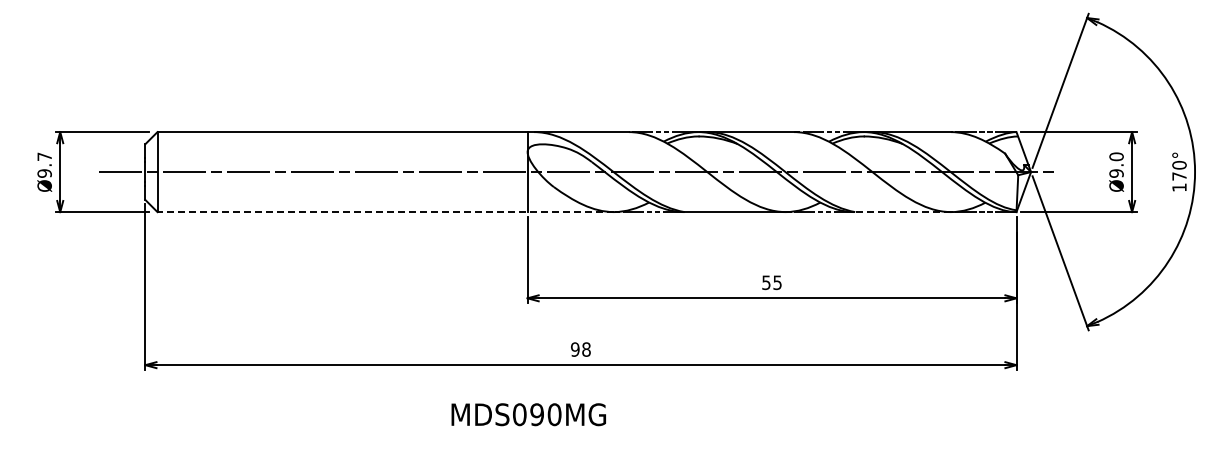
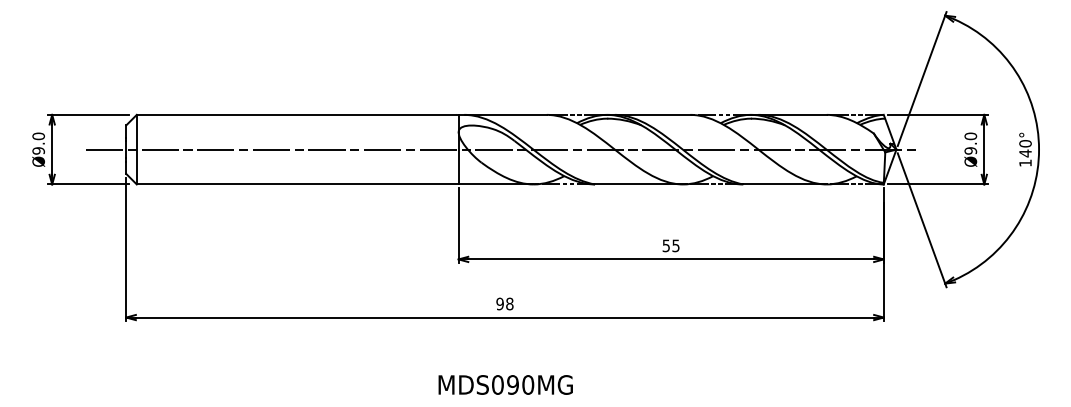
text: (44, 156) -> (38, 136), Ø9.7 -> Ø9.0
text: (1179, 176) -> (1025, 153), 170° -> 140°
line: (385, 212) -> (335, 184), dashed -> solid
line: (902, 212) -> (784, 184), dashed -> solid
text: (528, 414) -> (505, 384), moved

